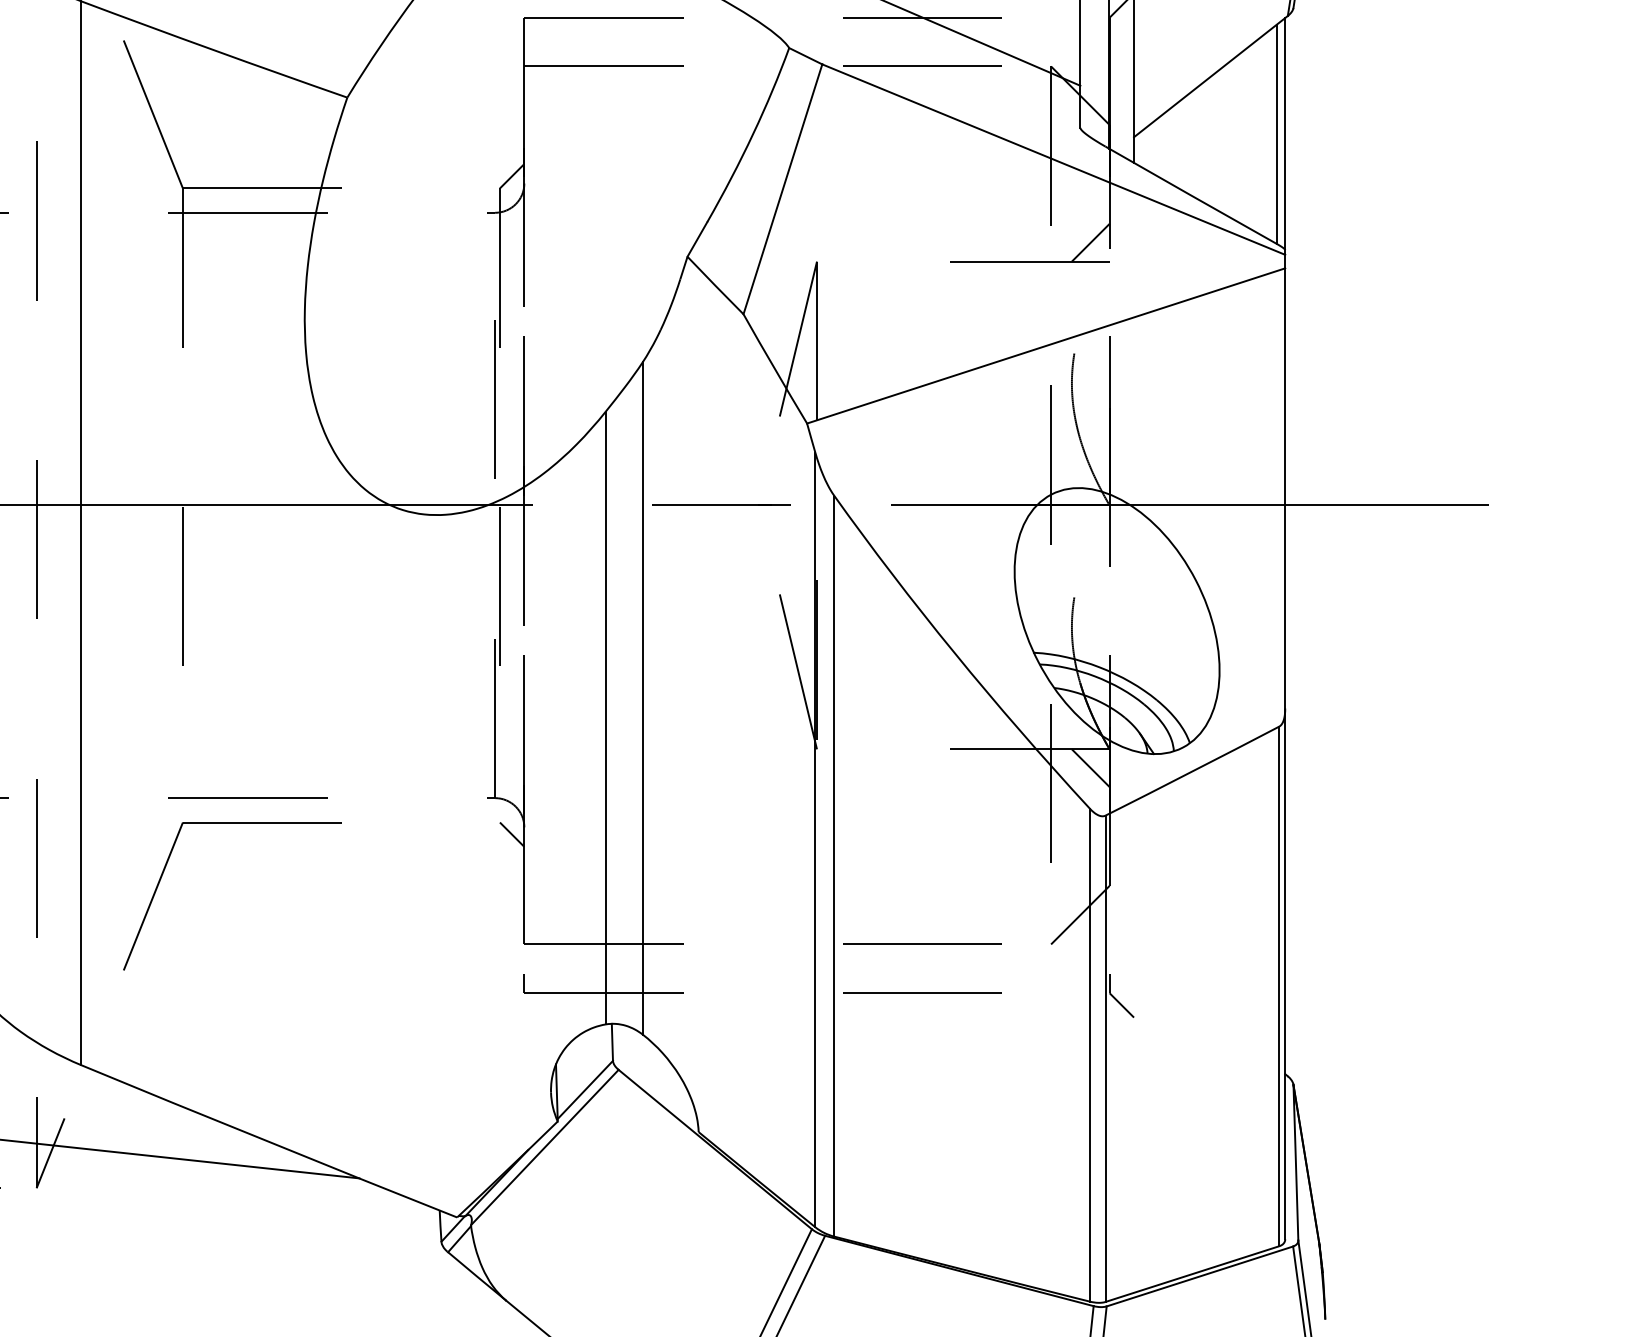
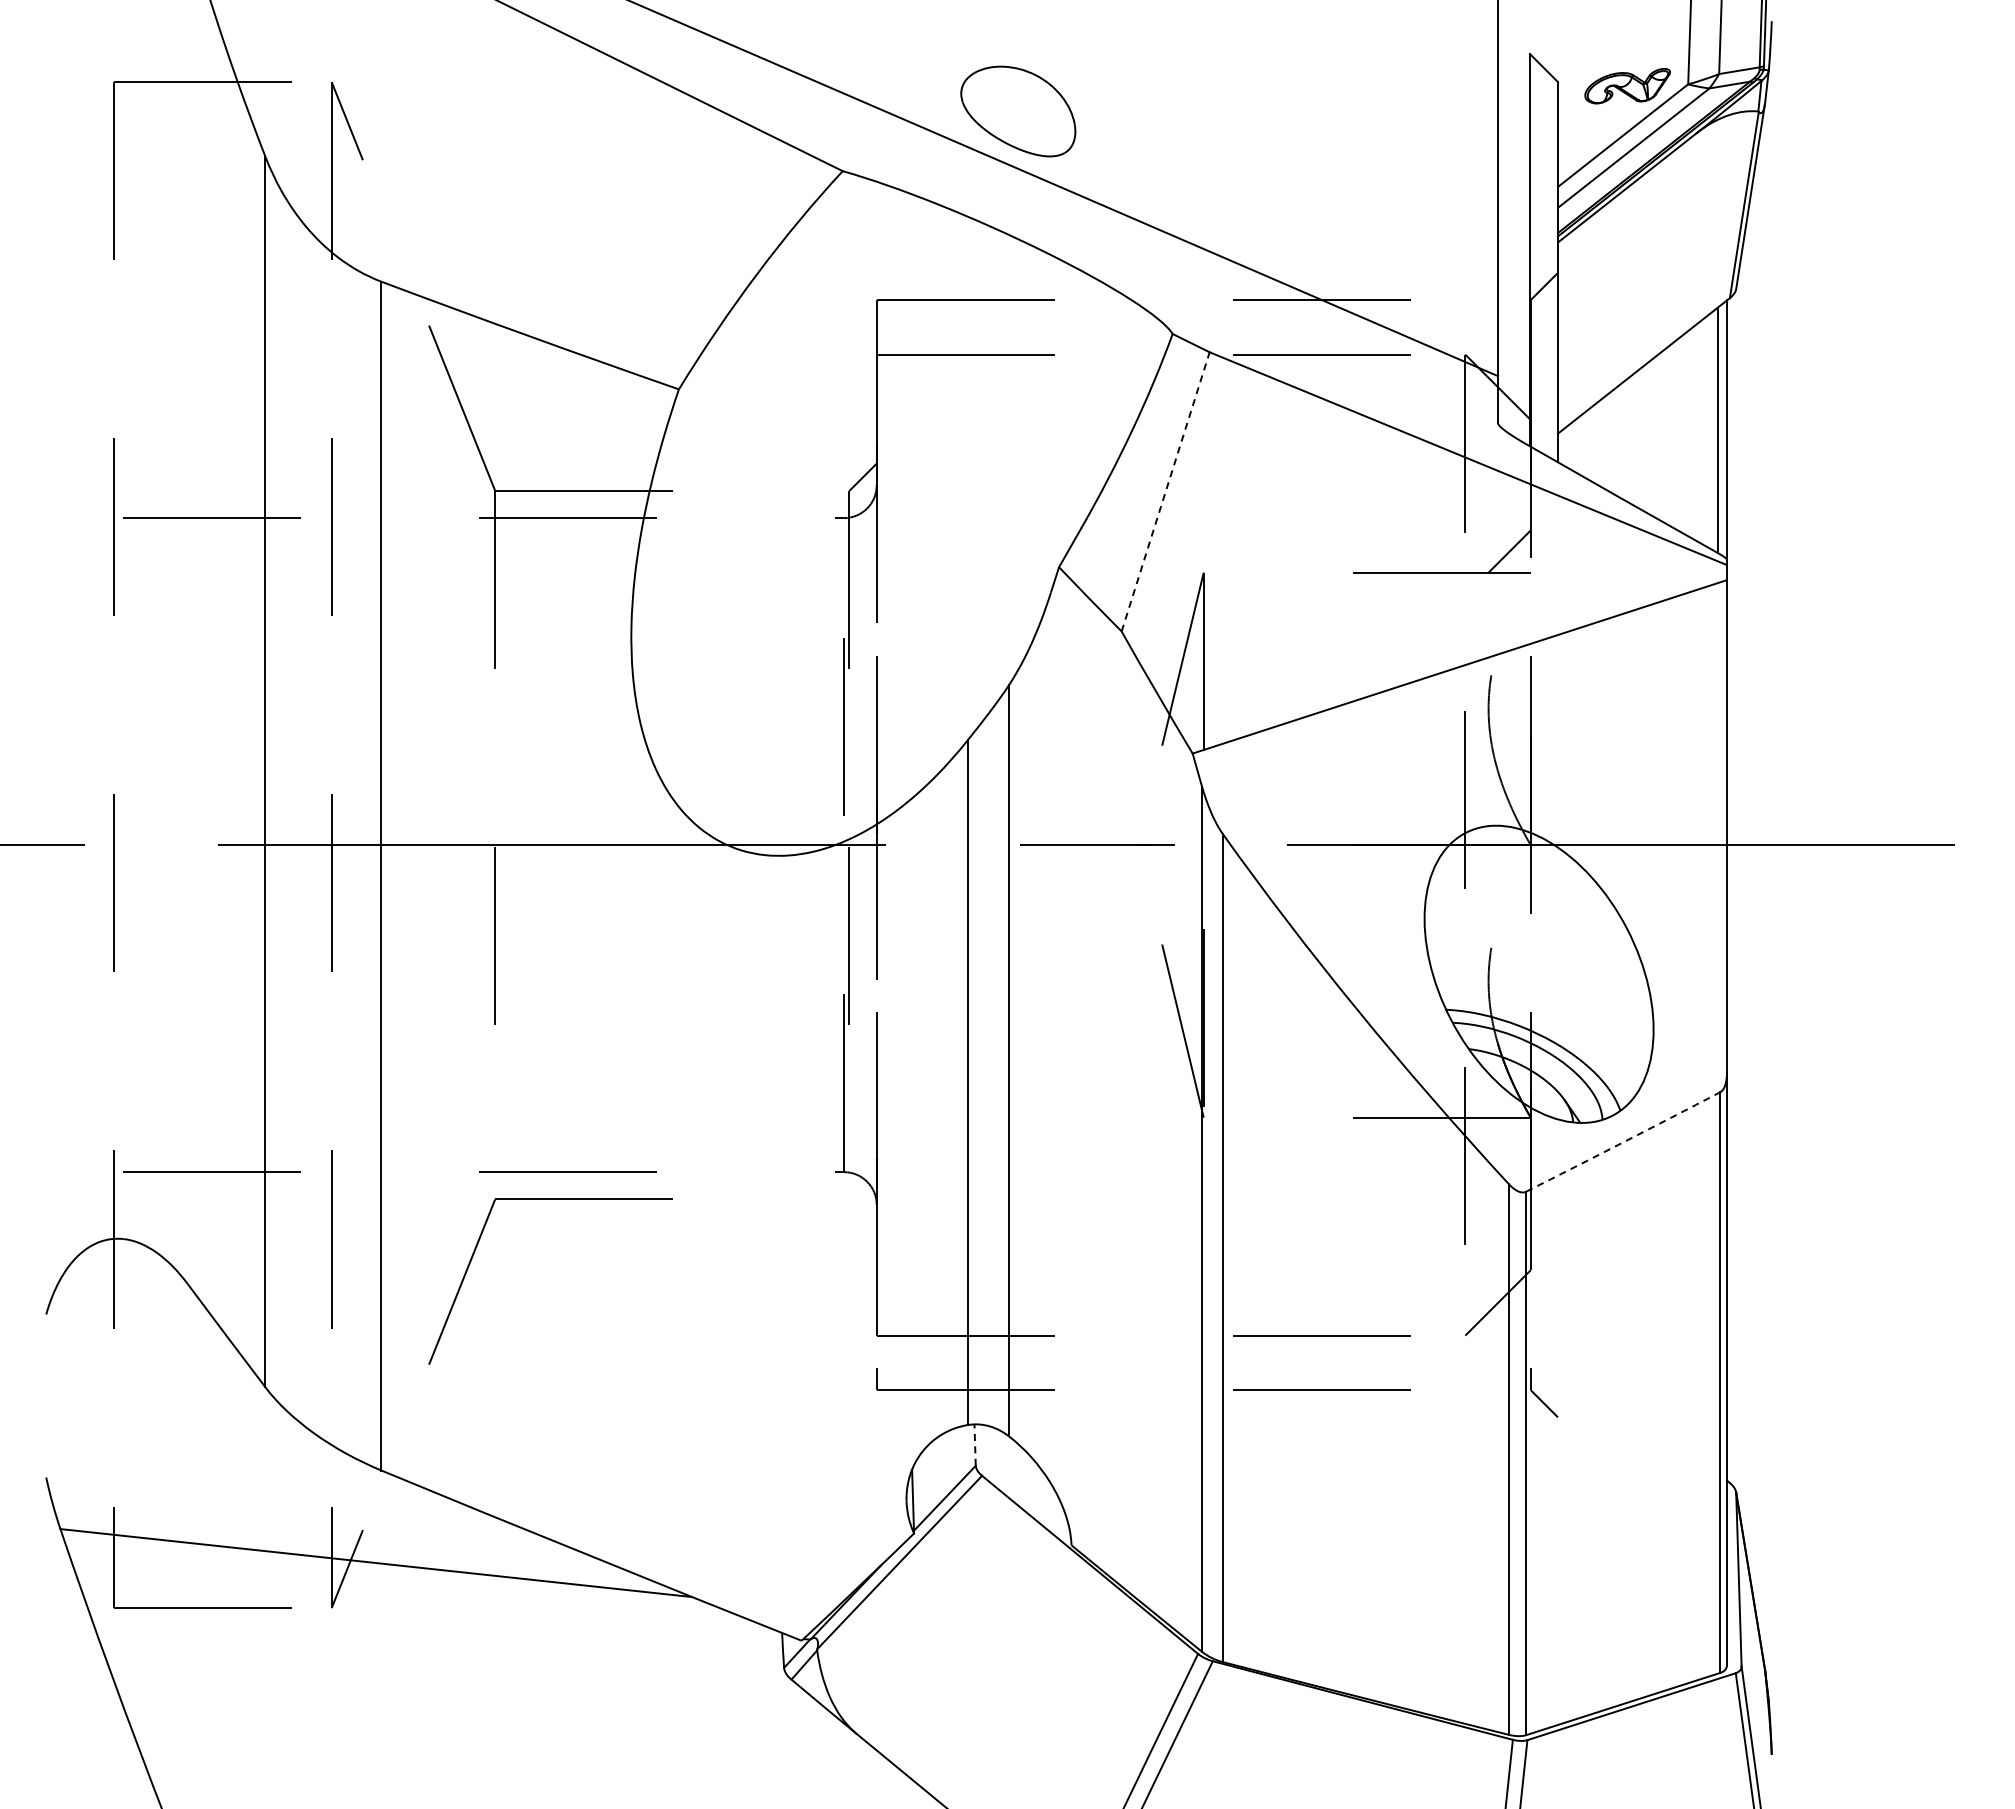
line: (782, 189) -> (1165, 491), solid -> dashed
line: (1090, 768) -> (1509, 1138), removed
arc: (1192, 771) -> (1623, 1142), solid -> dashed
line: (511, 834) -> (862, 1212), removed
line: (612, 1042) -> (975, 1445), solid -> dashed

